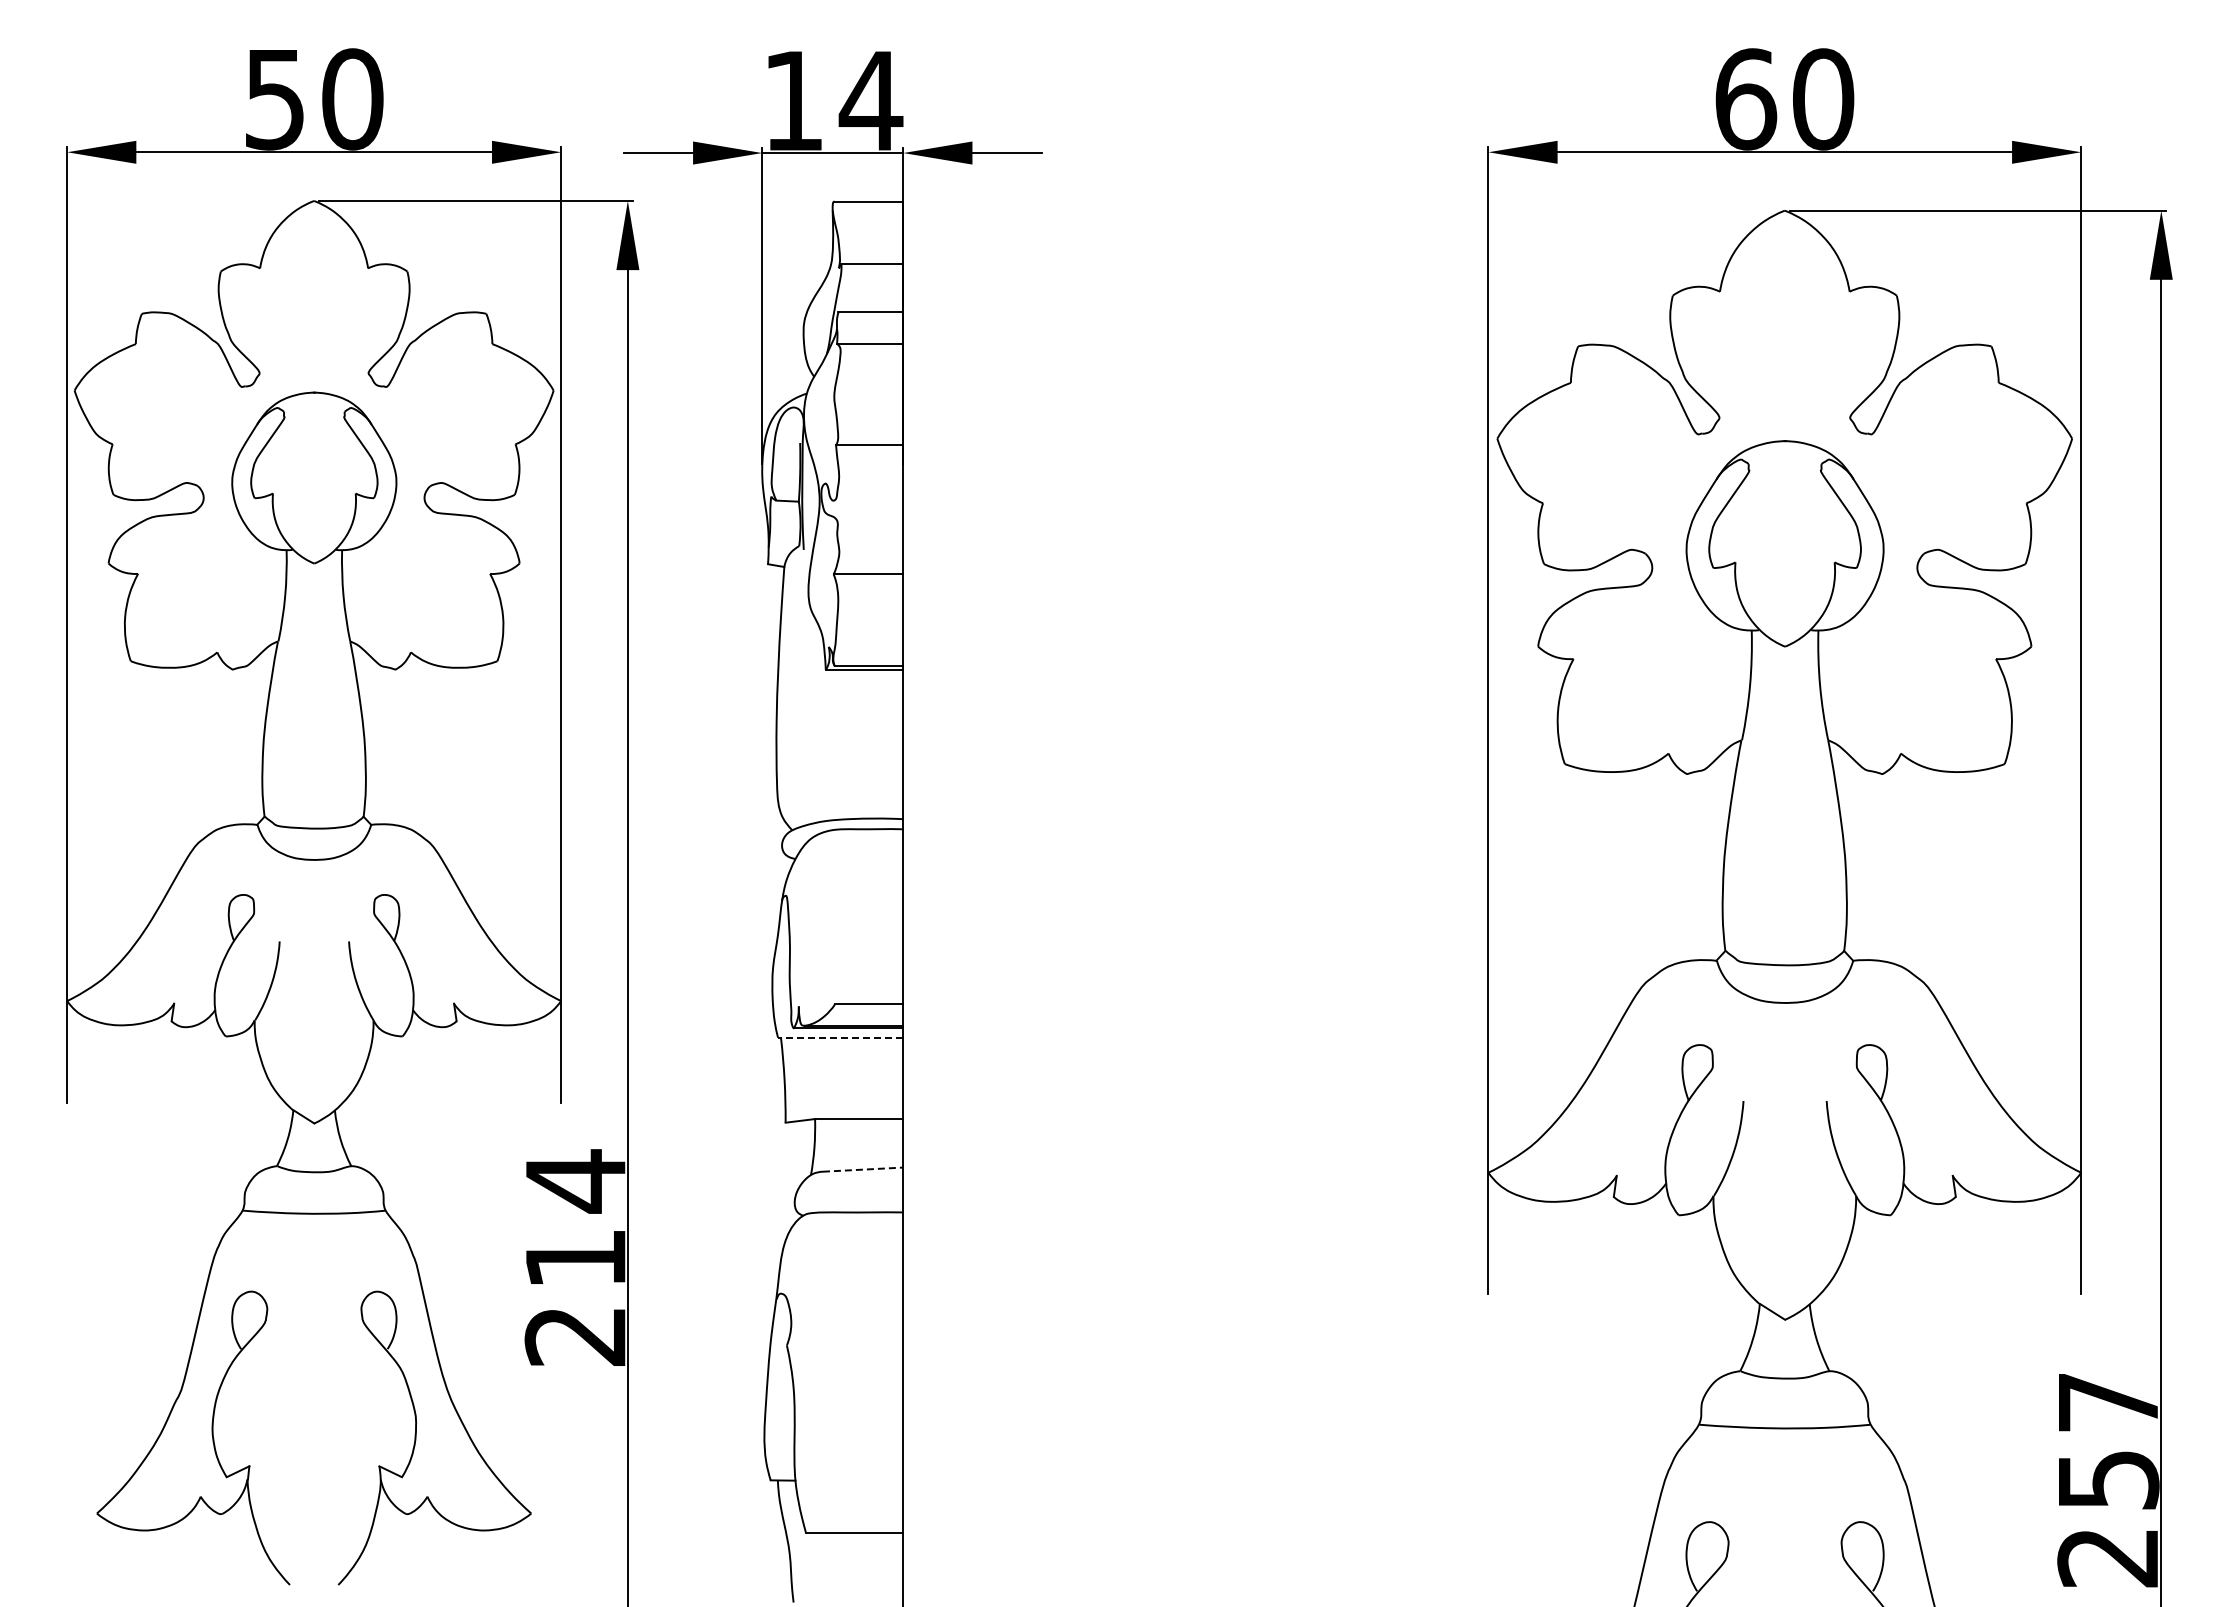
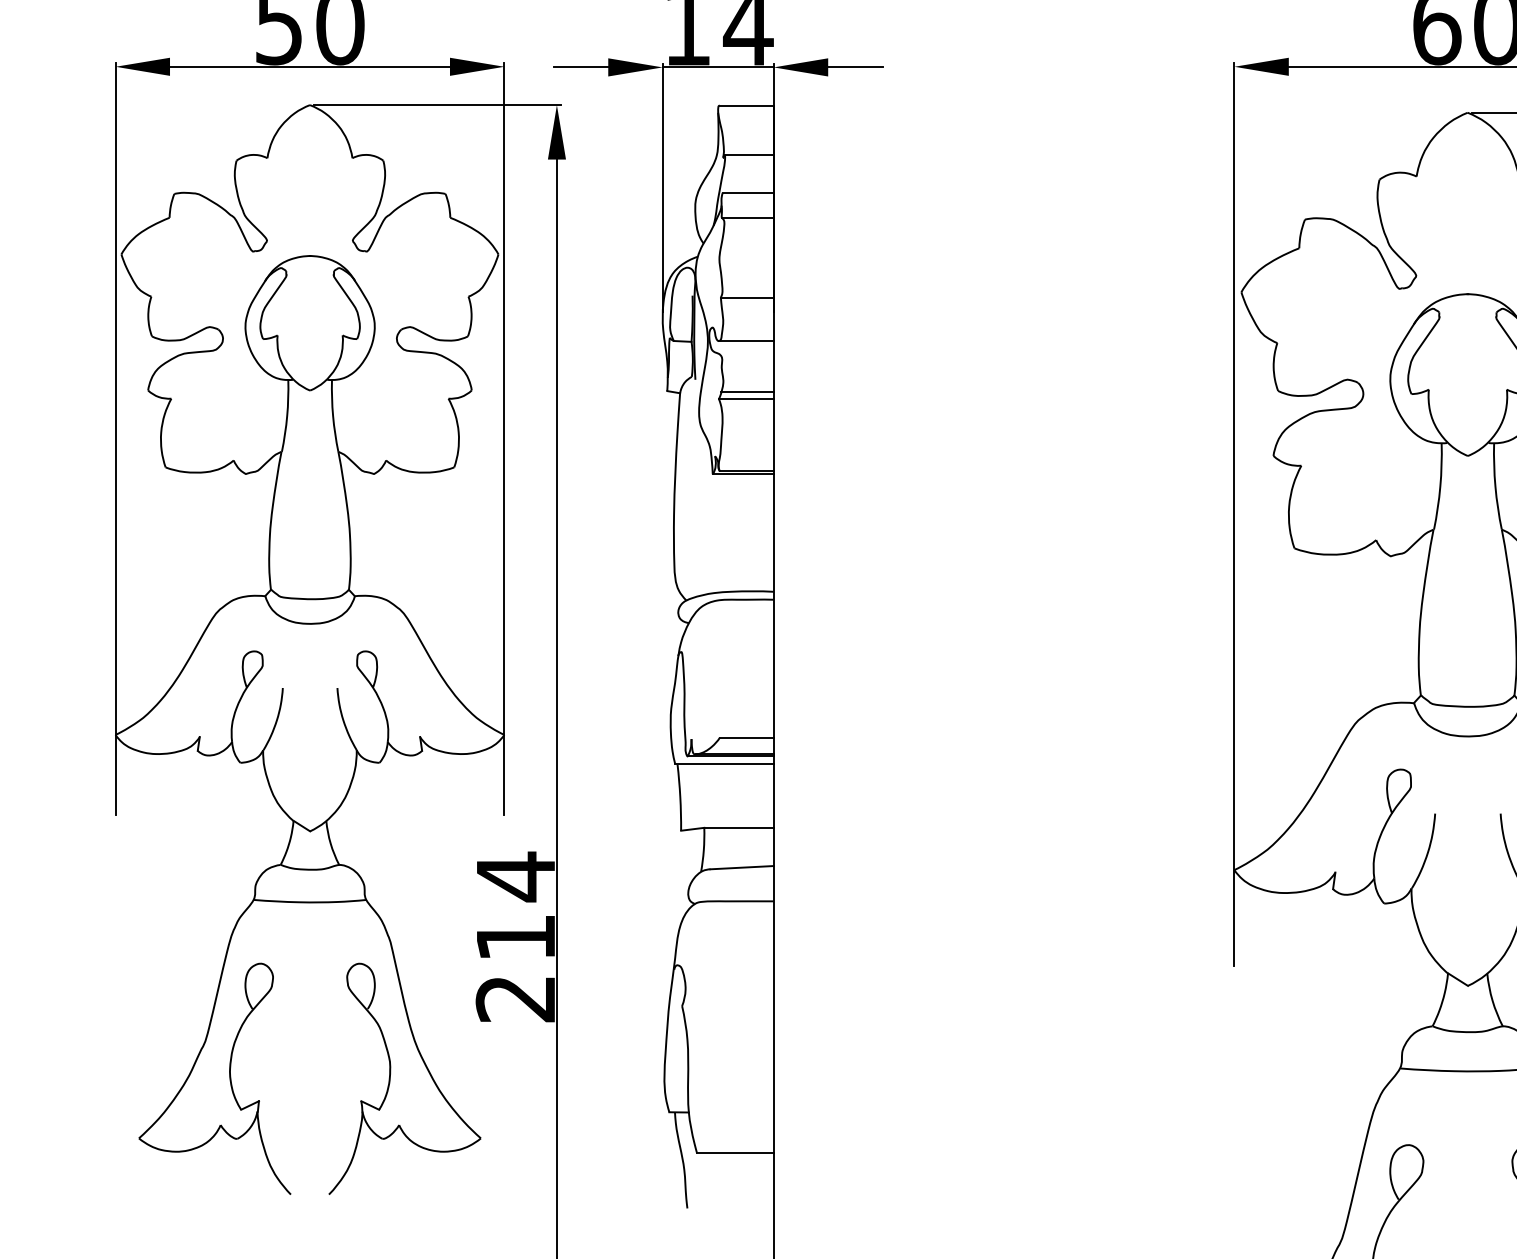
line: (868, 500) -> (746, 340), added
line: (869, 565) -> (747, 392), added
line: (840, 1037) -> (724, 763), dashed -> solid
line: (863, 1169) -> (742, 867), dashed -> solid

